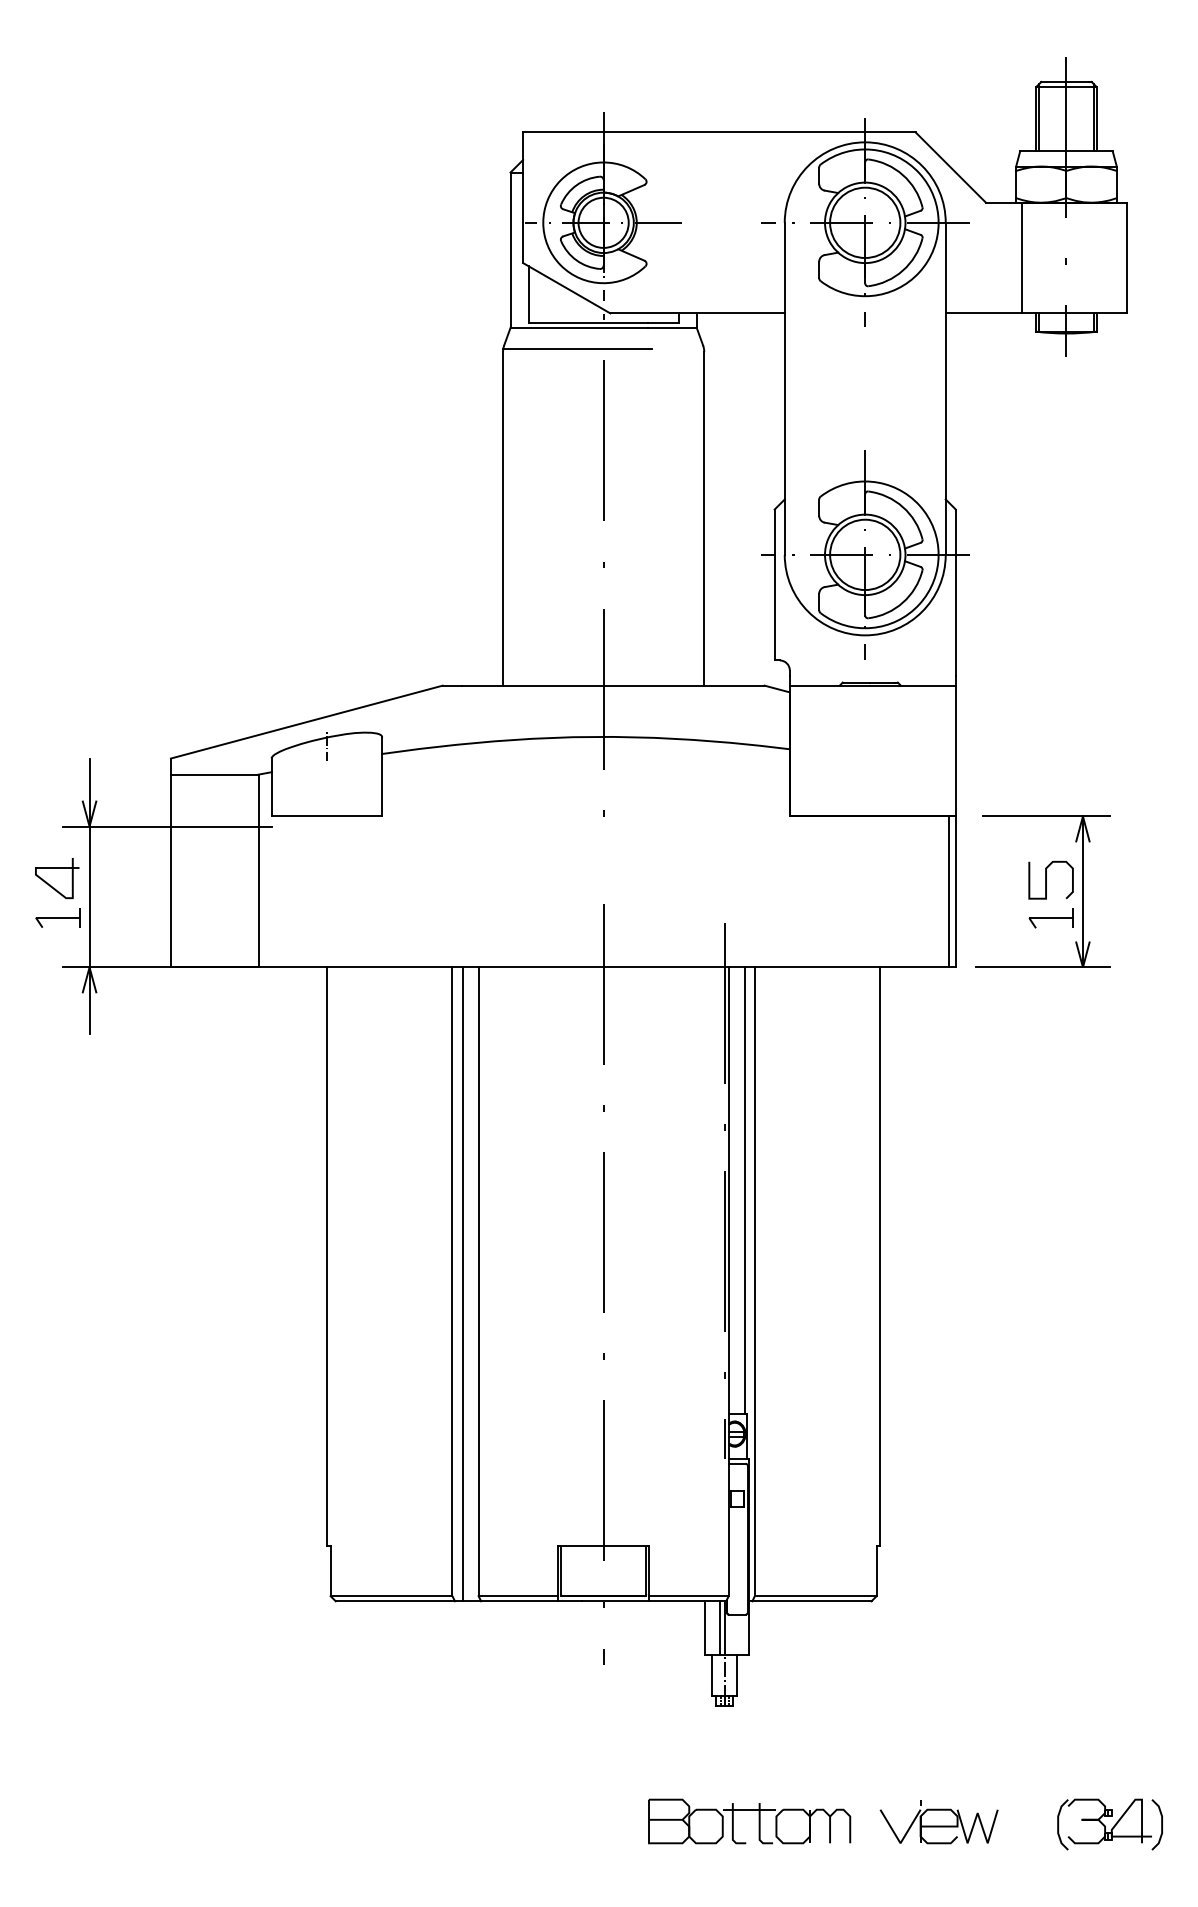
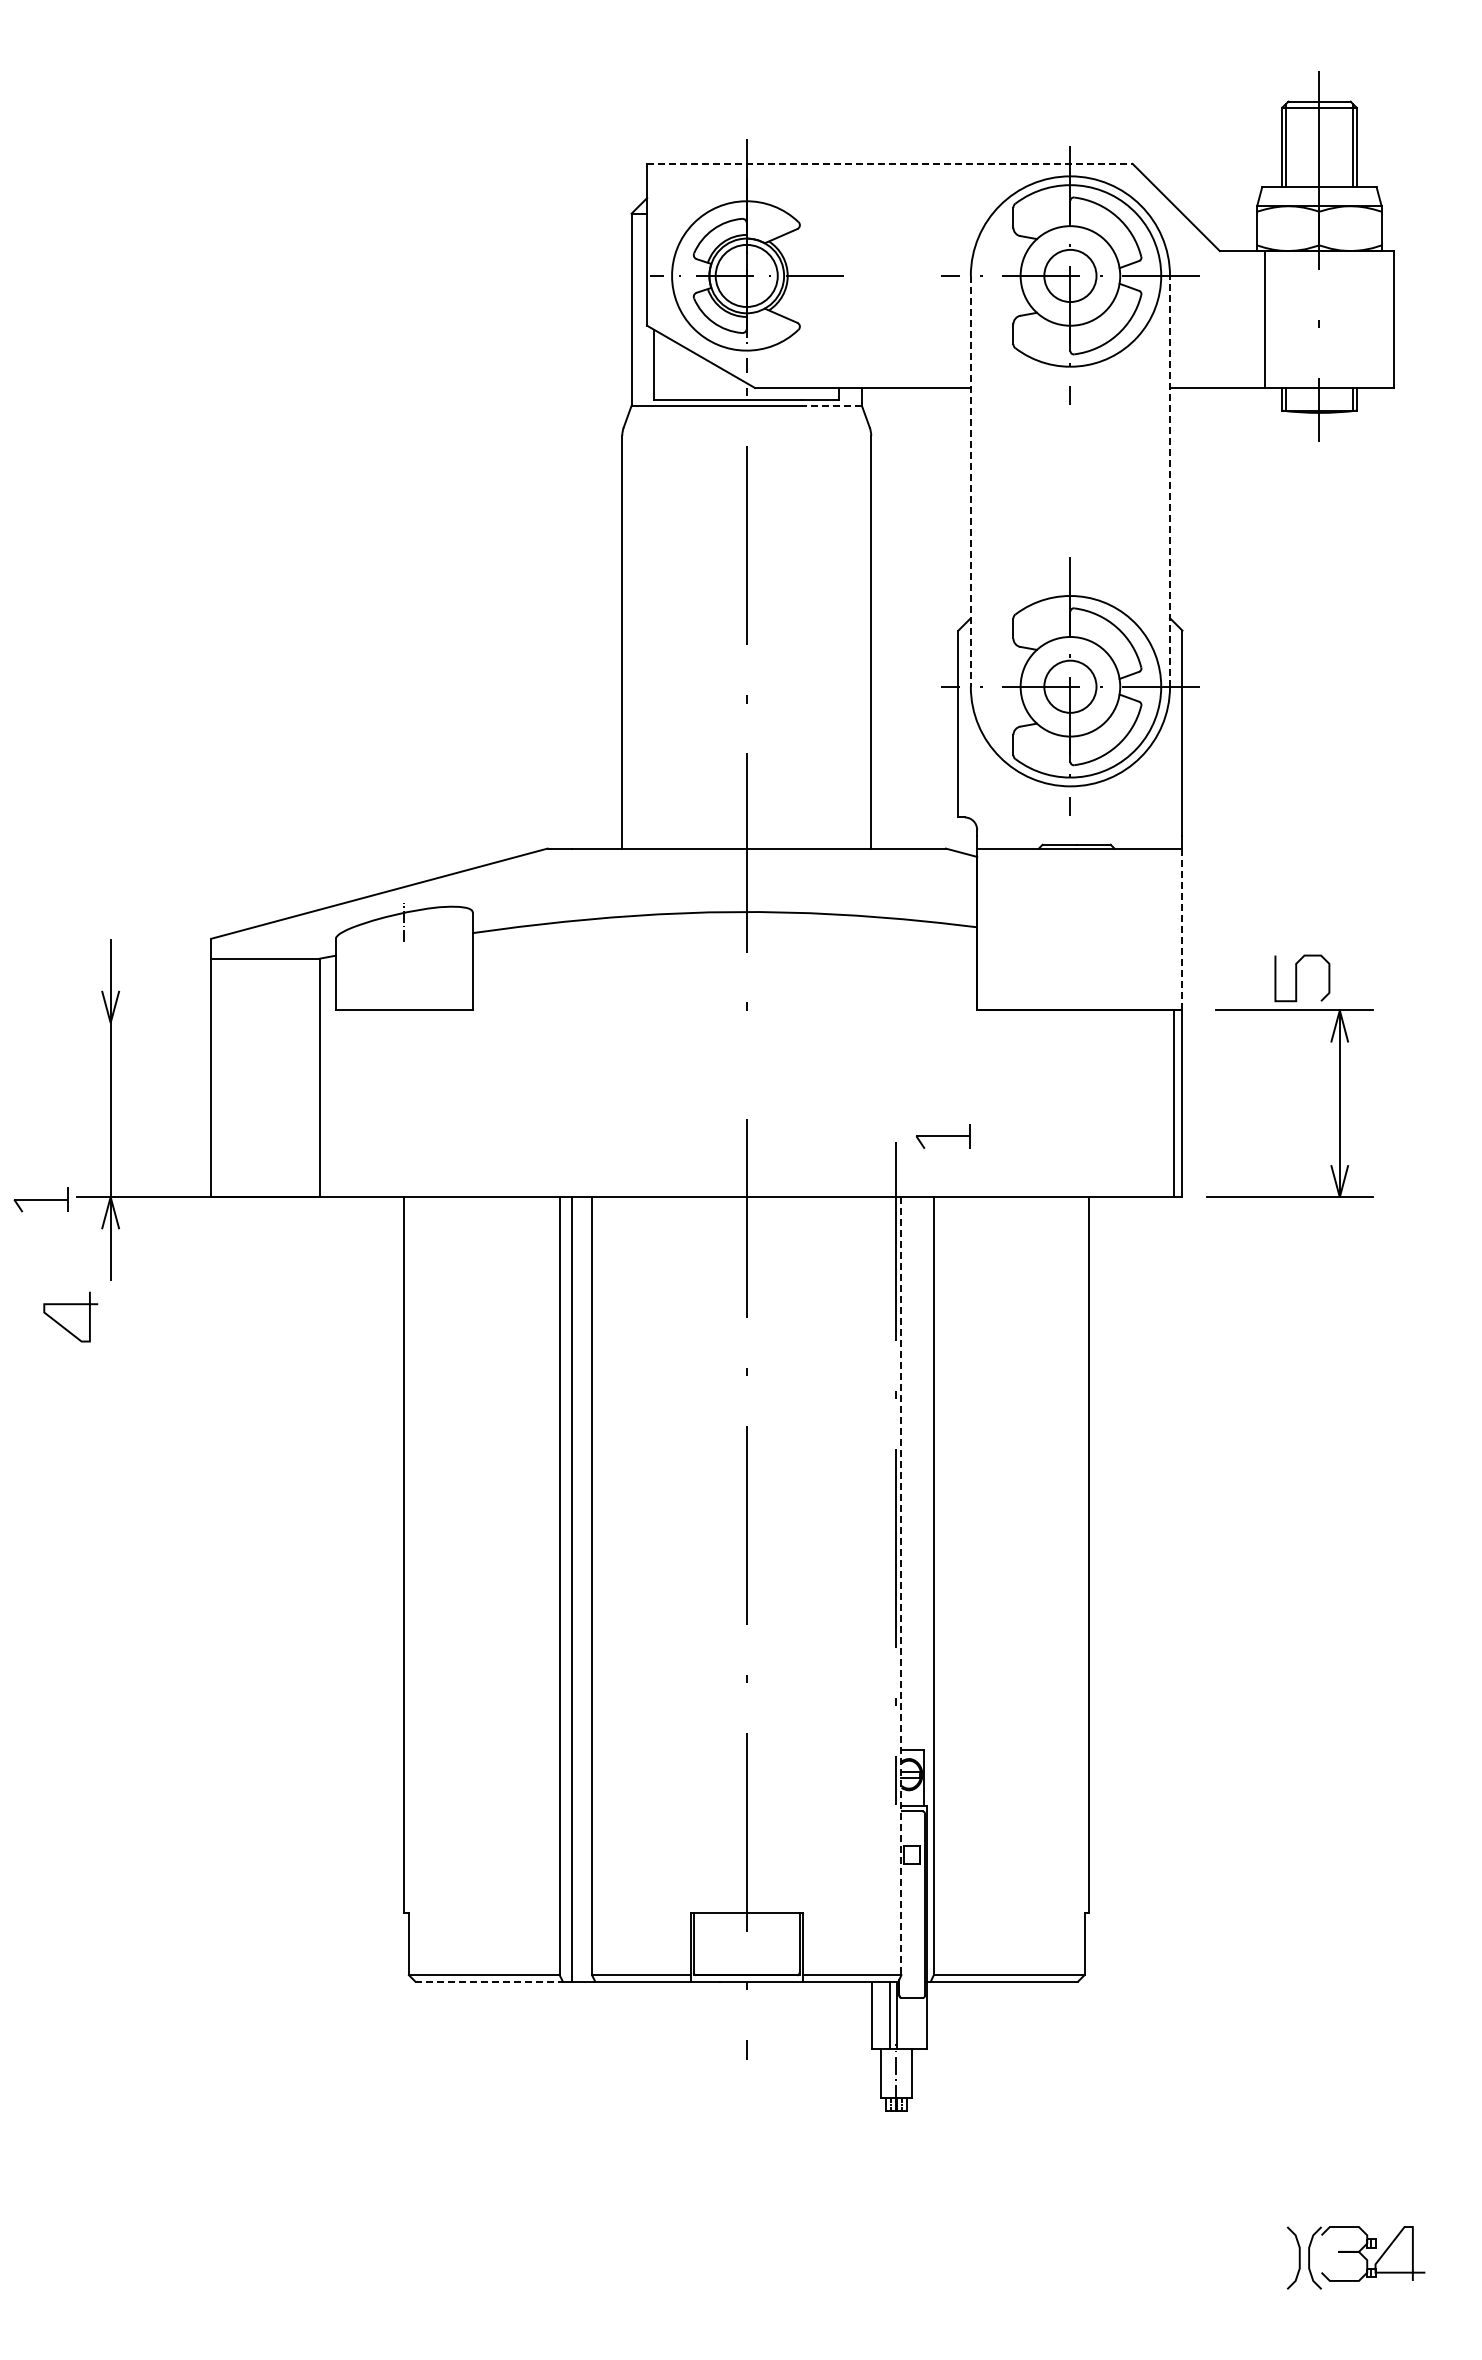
line: (719, 131) -> (889, 163), solid -> dashed
circle: (864, 222) -> (1069, 275), size x0.6
line: (672, 327) -> (831, 405), solid -> dashed
line: (577, 348) -> (714, 431), removed
line: (784, 388) -> (970, 481), solid -> dashed
line: (946, 388) -> (1170, 480), solid -> dashed
circle: (864, 554) -> (1069, 686), size x0.6
line: (955, 751) -> (1182, 929), solid -> dashed
line: (167, 826) -> (206, 1022), removed
curve: (57, 869) -> (70, 1305), moved
curve: (1047, 880) -> (1297, 978), moved
part: (57, 917) -> (40, 1199), moved
part: (1051, 918) -> (943, 1136), moved
line: (744, 1190) -> (921, 1473), removed
line: (728, 1282) -> (901, 1586), solid -> dashed
line: (395, 1601) -> (489, 1981), solid -> dashed
part: (758, 1821) -> (938, 2253), removed
part: (938, 1821) -> (1161, 2254), removed
curve: (1161, 1824) -> (1298, 2257), moved

